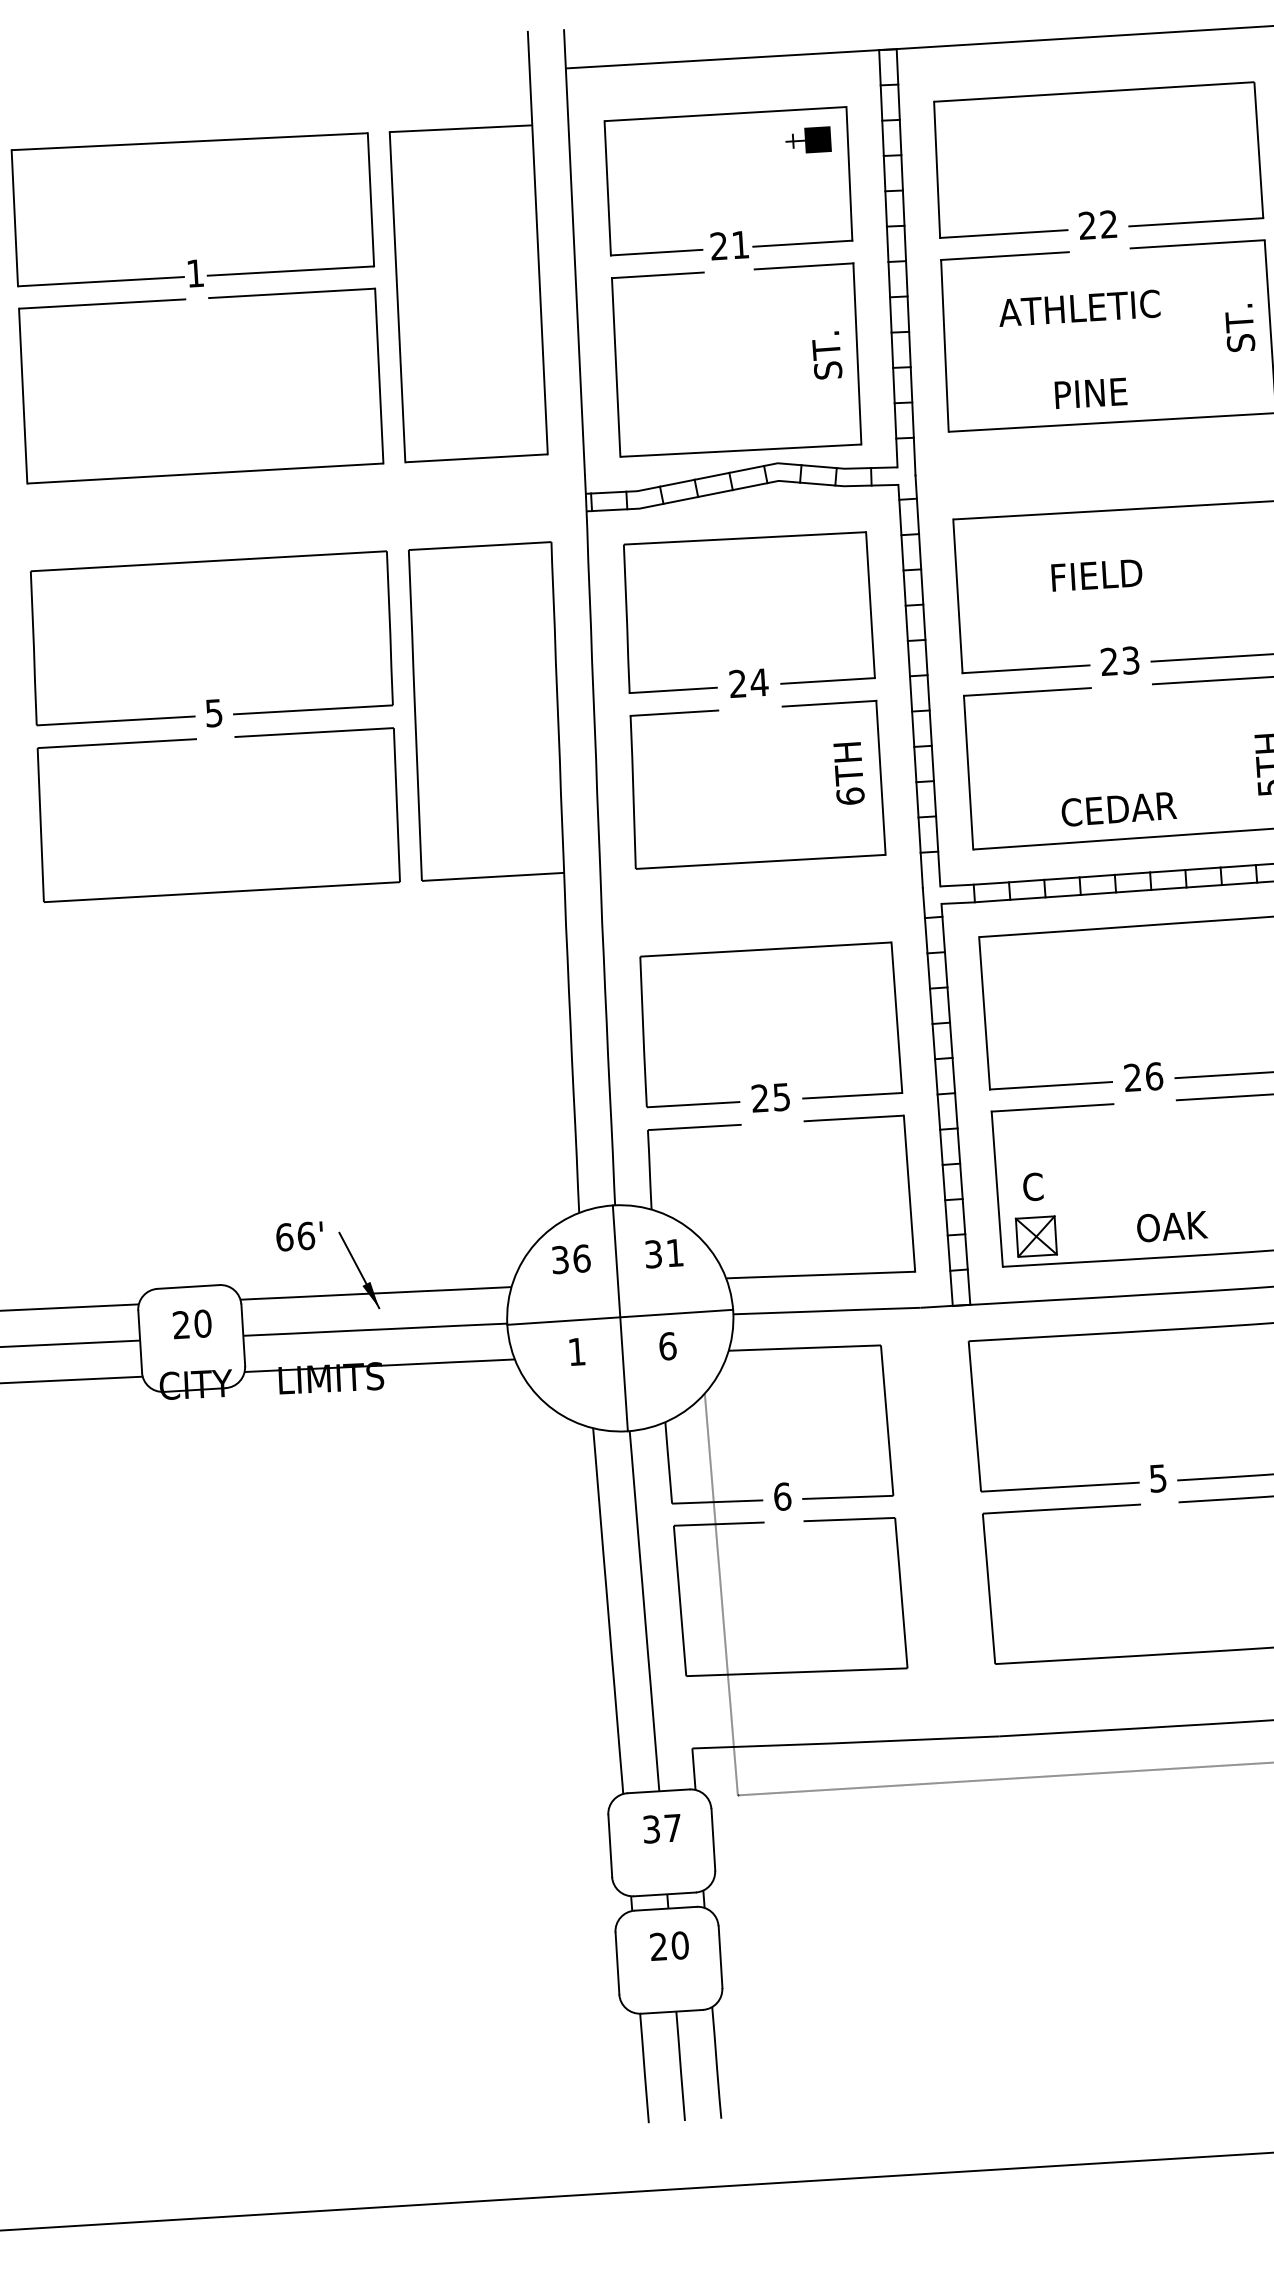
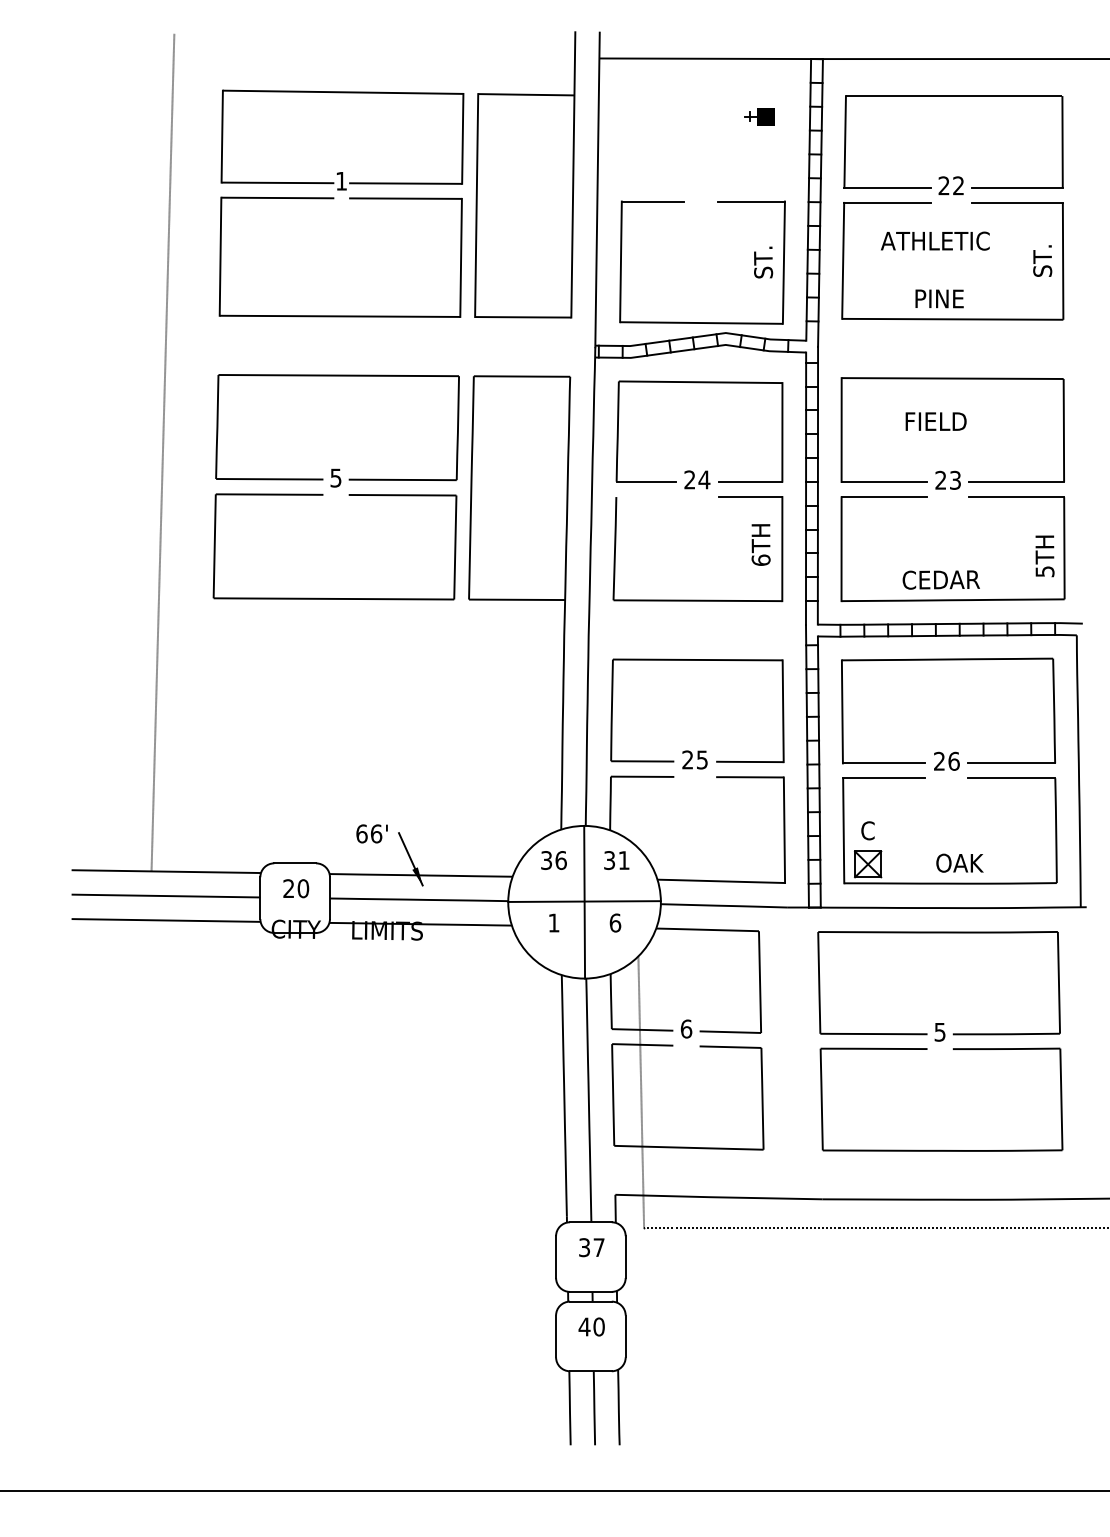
part: (734, 231) -> (706, 175), removed
line: (673, 713) -> (645, 497), removed
text: (658, 1946) -> (584, 1326), 20 -> 40

